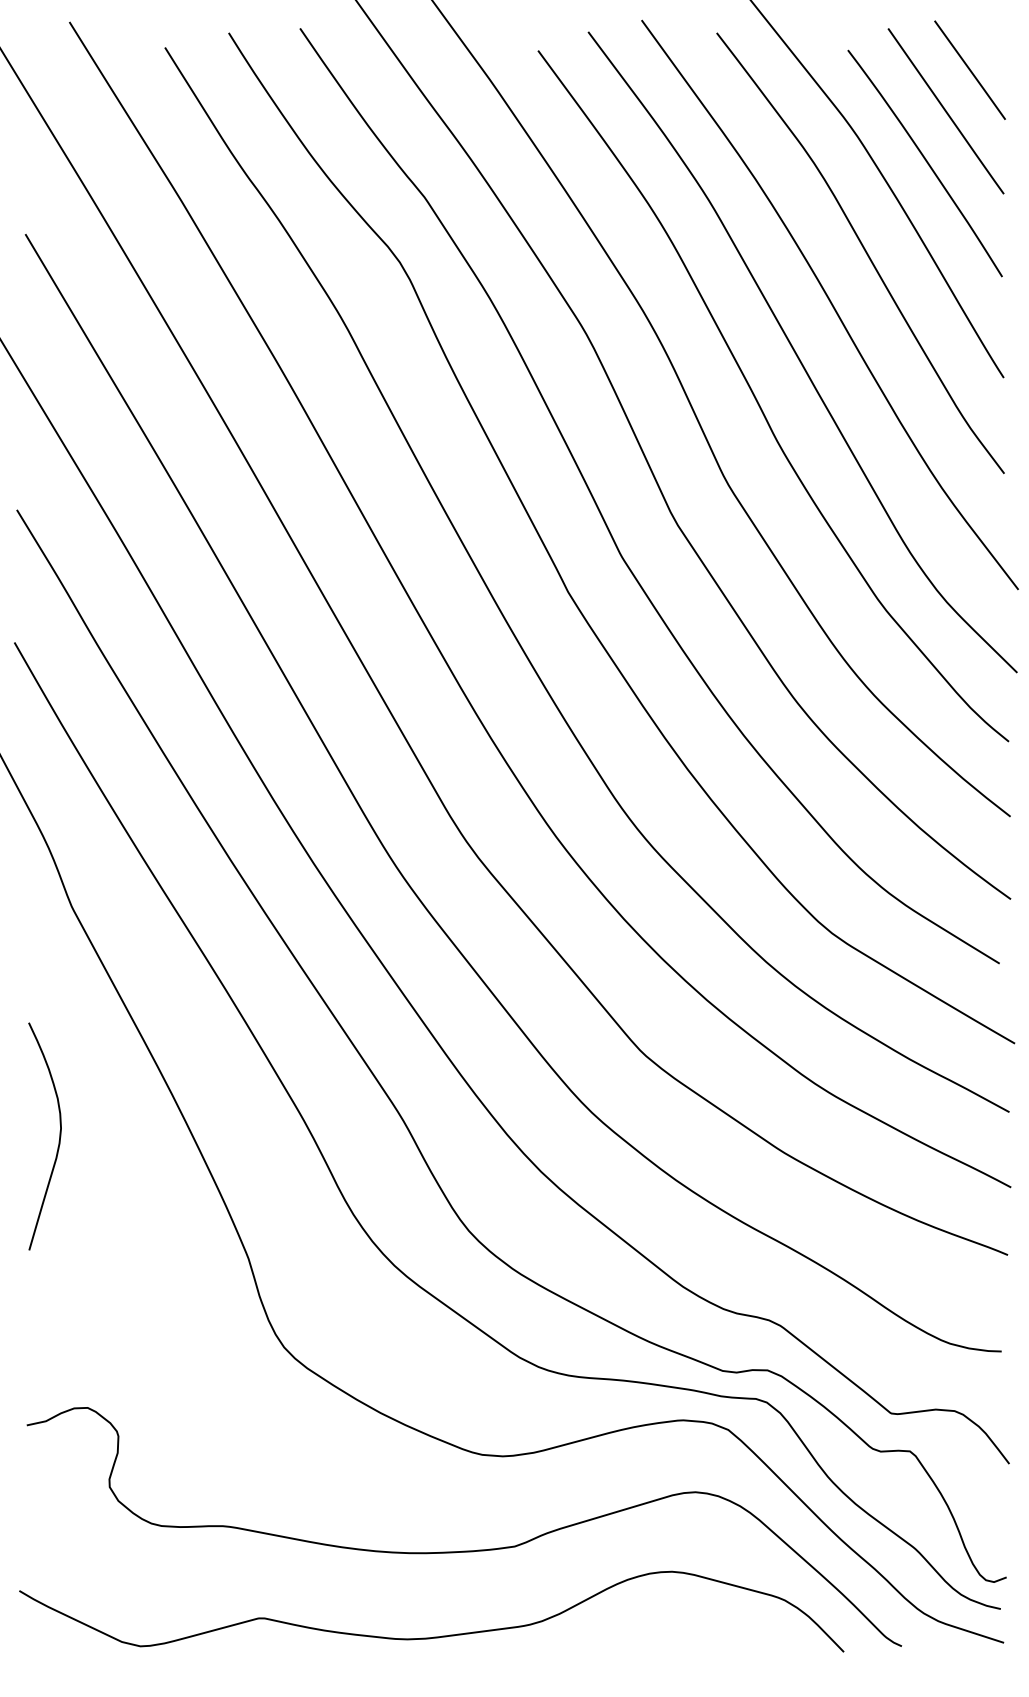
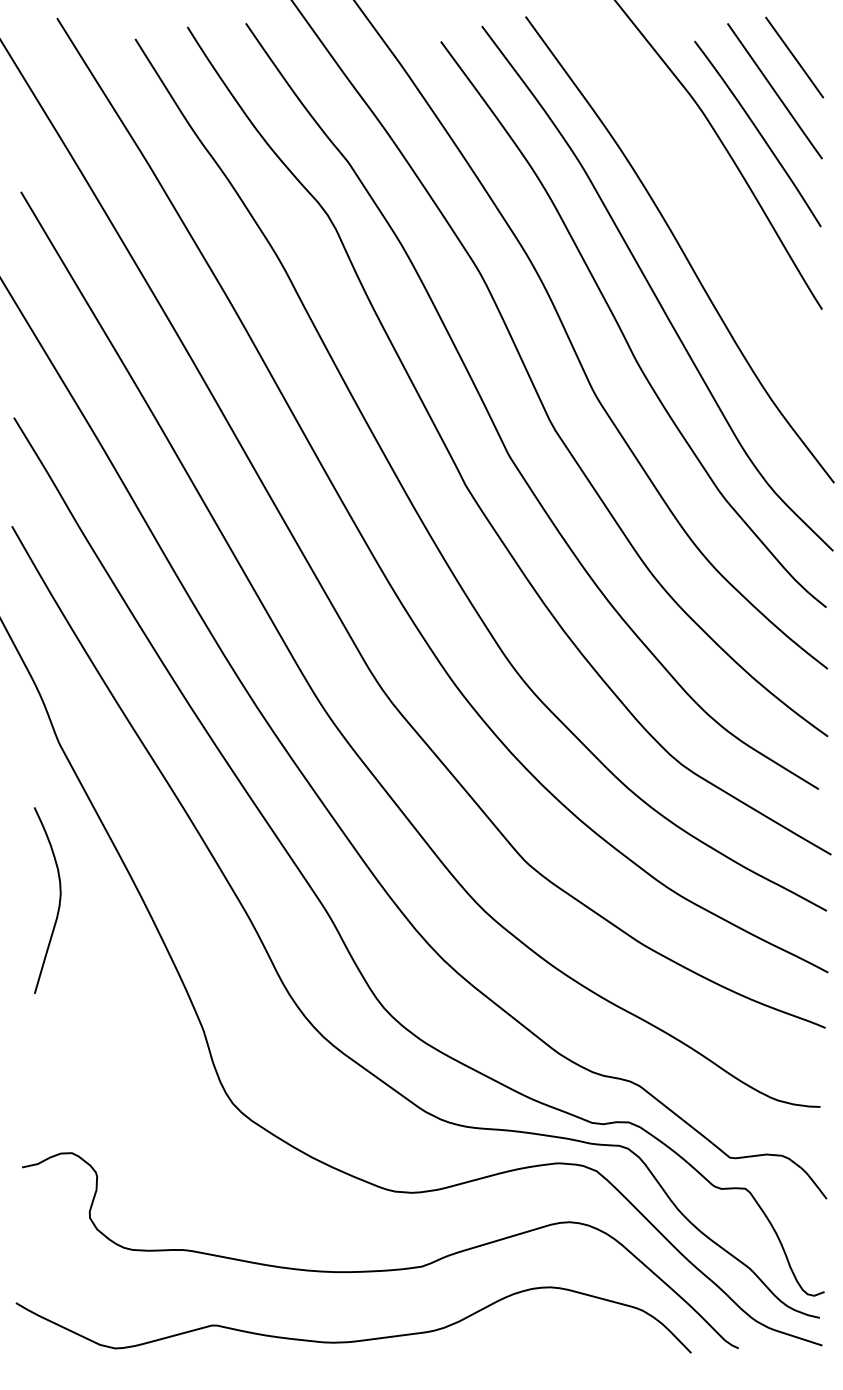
curve: (864, 251) -> (708, 206), removed
curve: (58, 1141) -> (58, 904), moved

